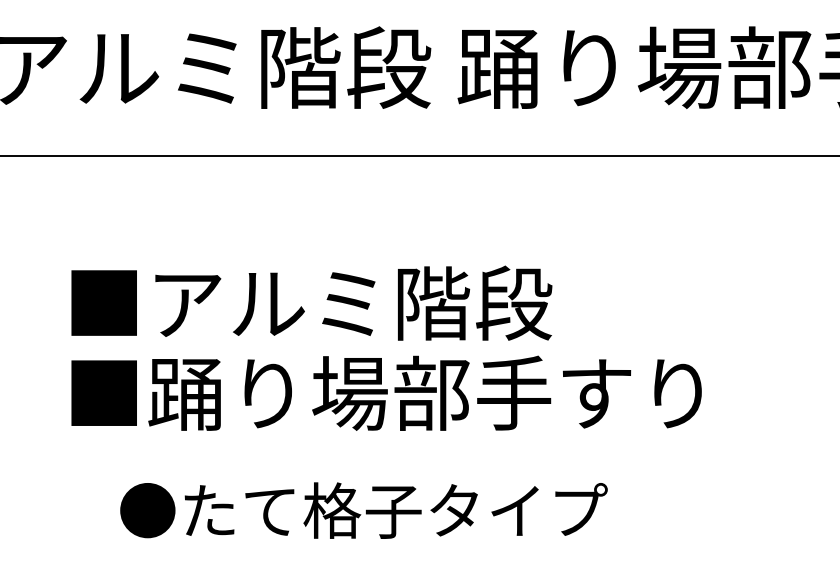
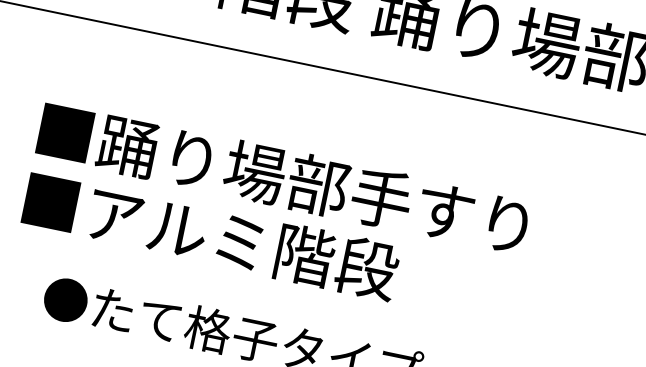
text: (424, 302) -> (312, 183), ■アルミ階段 -> ■踊り場部手すり
text: (424, 392) -> (298, 253), ■踊り場部手すり -> ■アルミ階段

